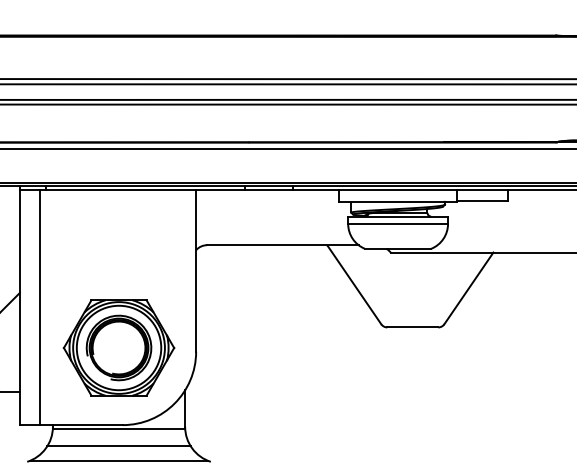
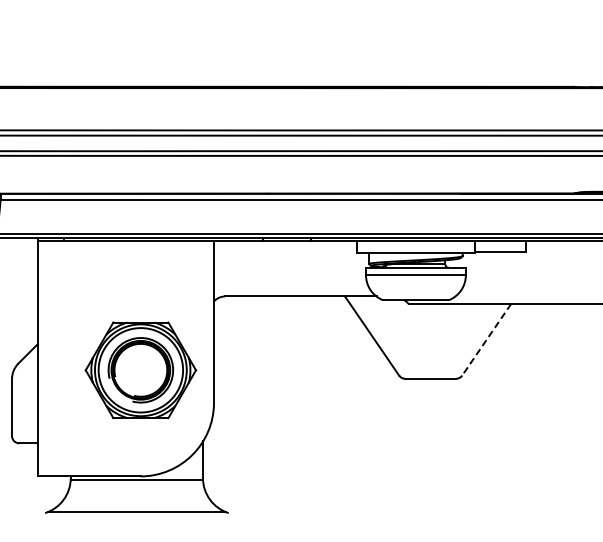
line: (468, 289) -> (486, 340), solid -> dashed
line: (40, 307) -> (58, 358), removed
part: (118, 348) -> (140, 370), moved
line: (118, 446) -> (136, 497), removed

